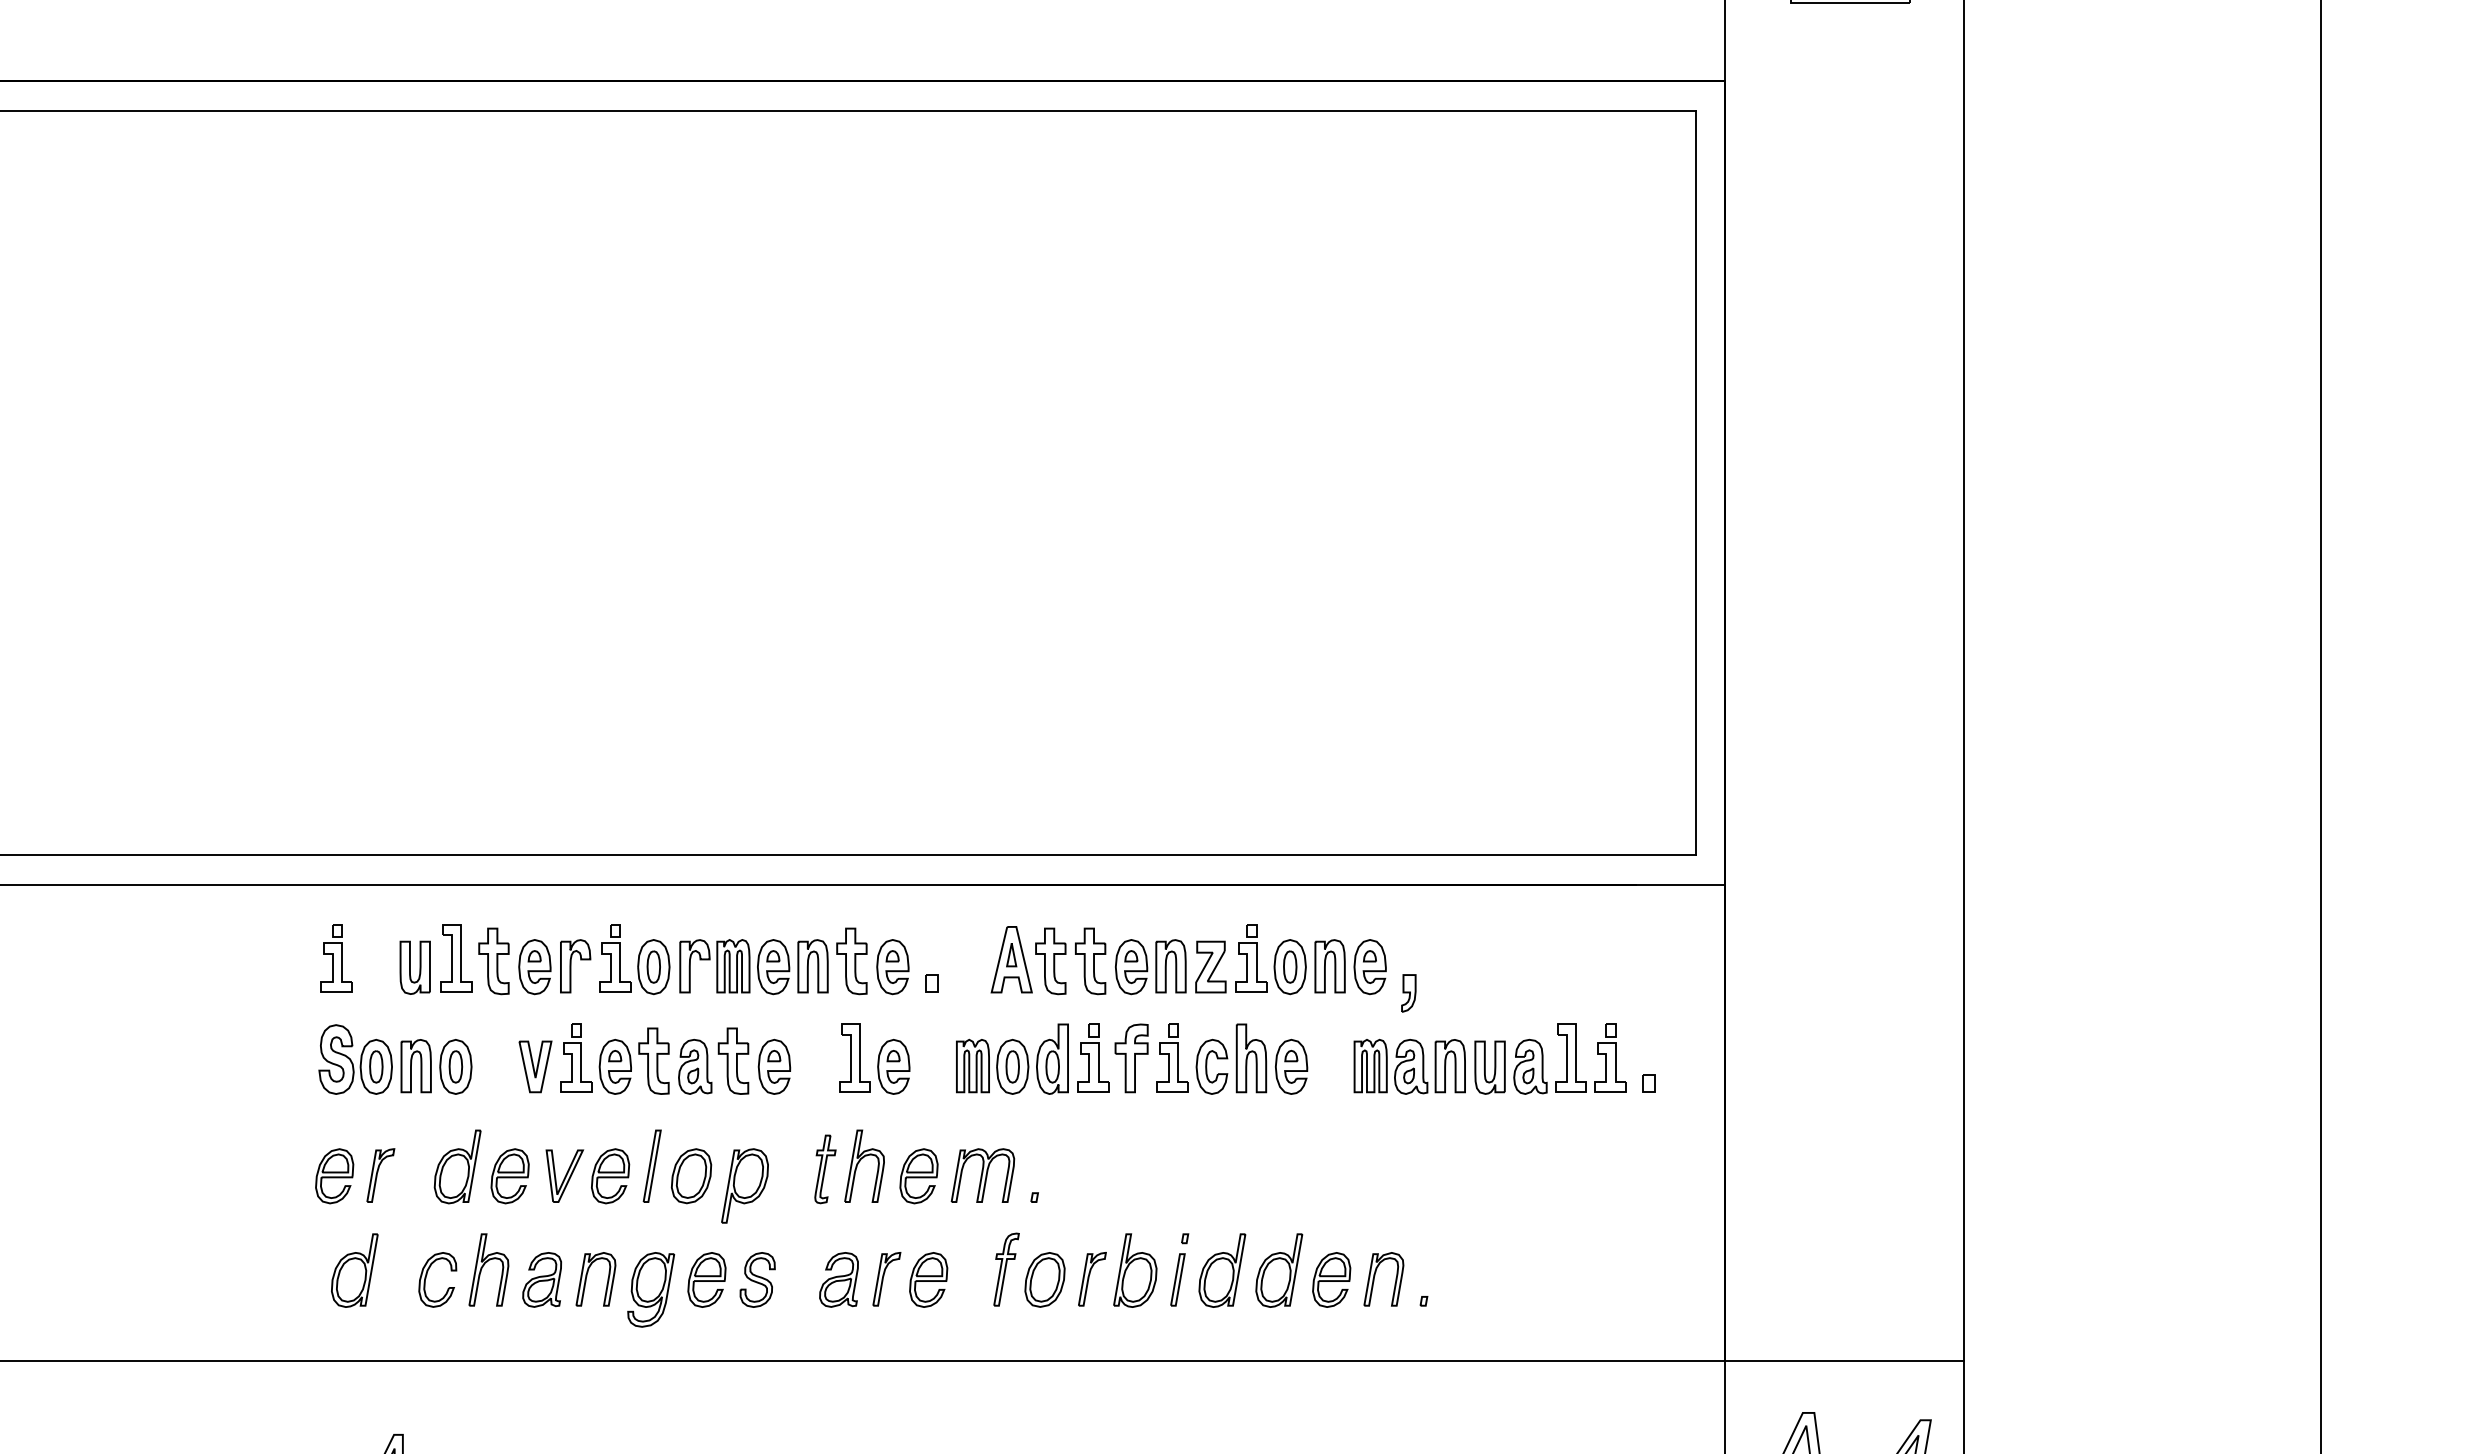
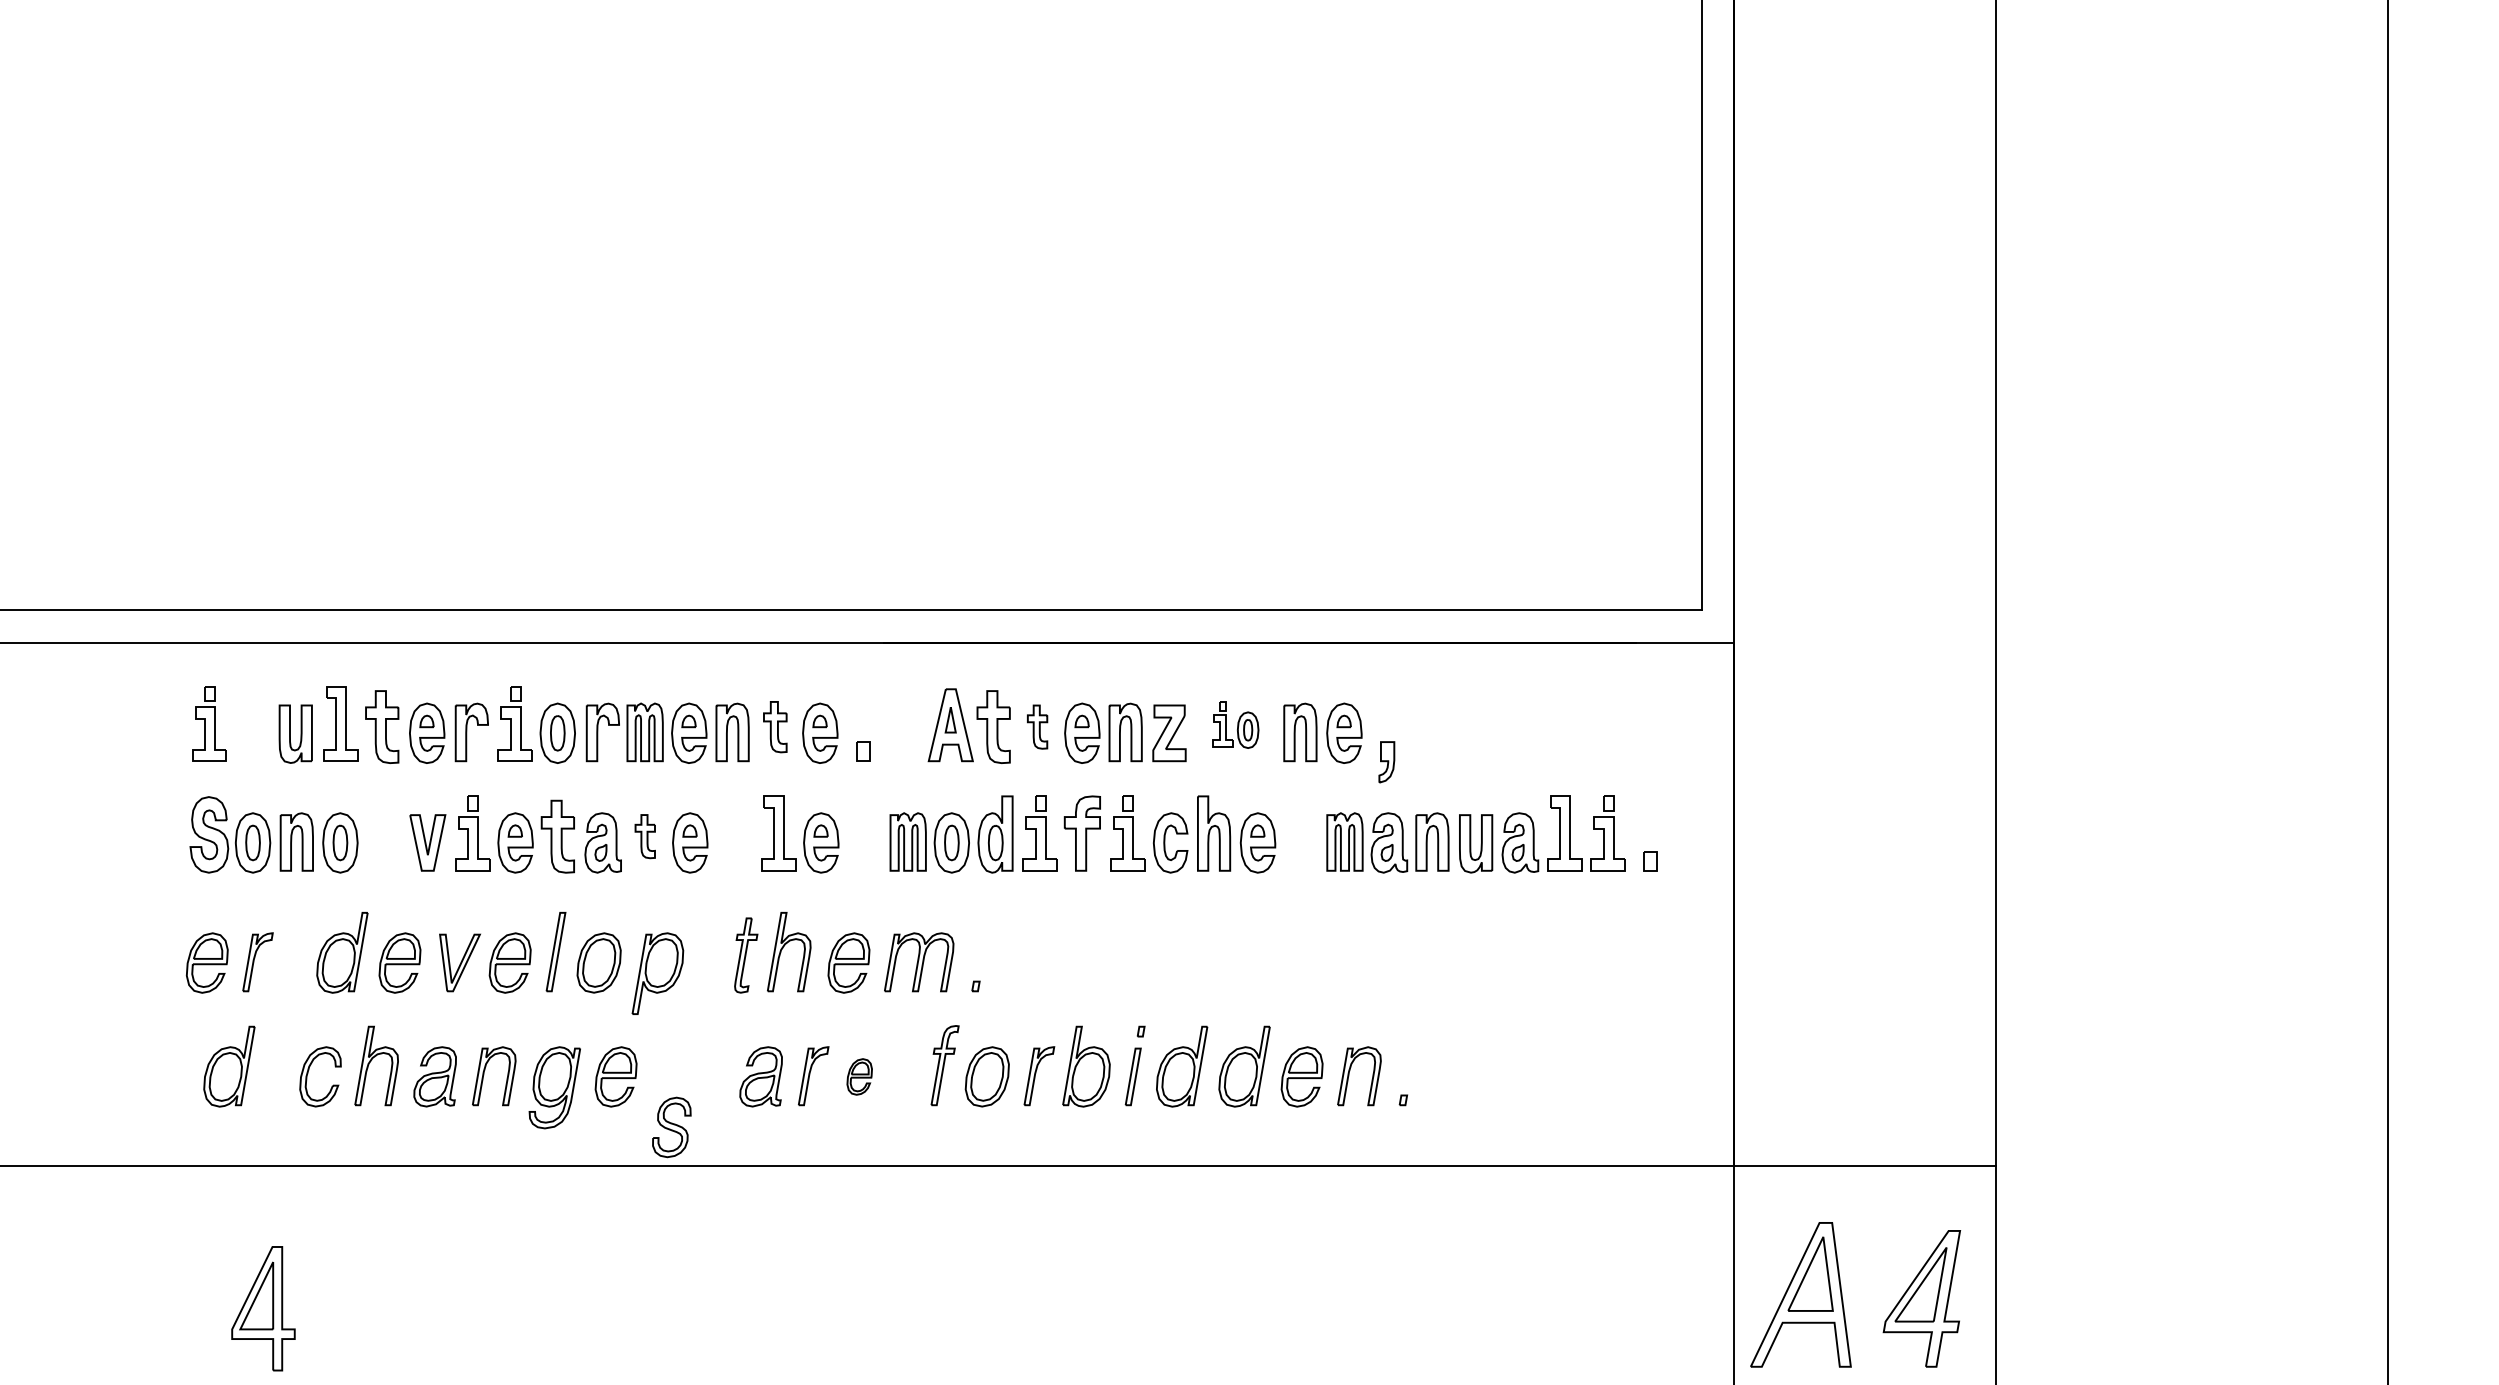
part: (1270, 959) -> (1234, 725), size x0.6
part: (851, 961) -> (774, 727), size x0.7
part: (1090, 961) -> (1037, 727), size x0.6
part: (733, 1060) -> (645, 835), size x0.6
part: (757, 1279) -> (671, 1126), moved
part: (928, 1279) -> (859, 1076), size x0.6

